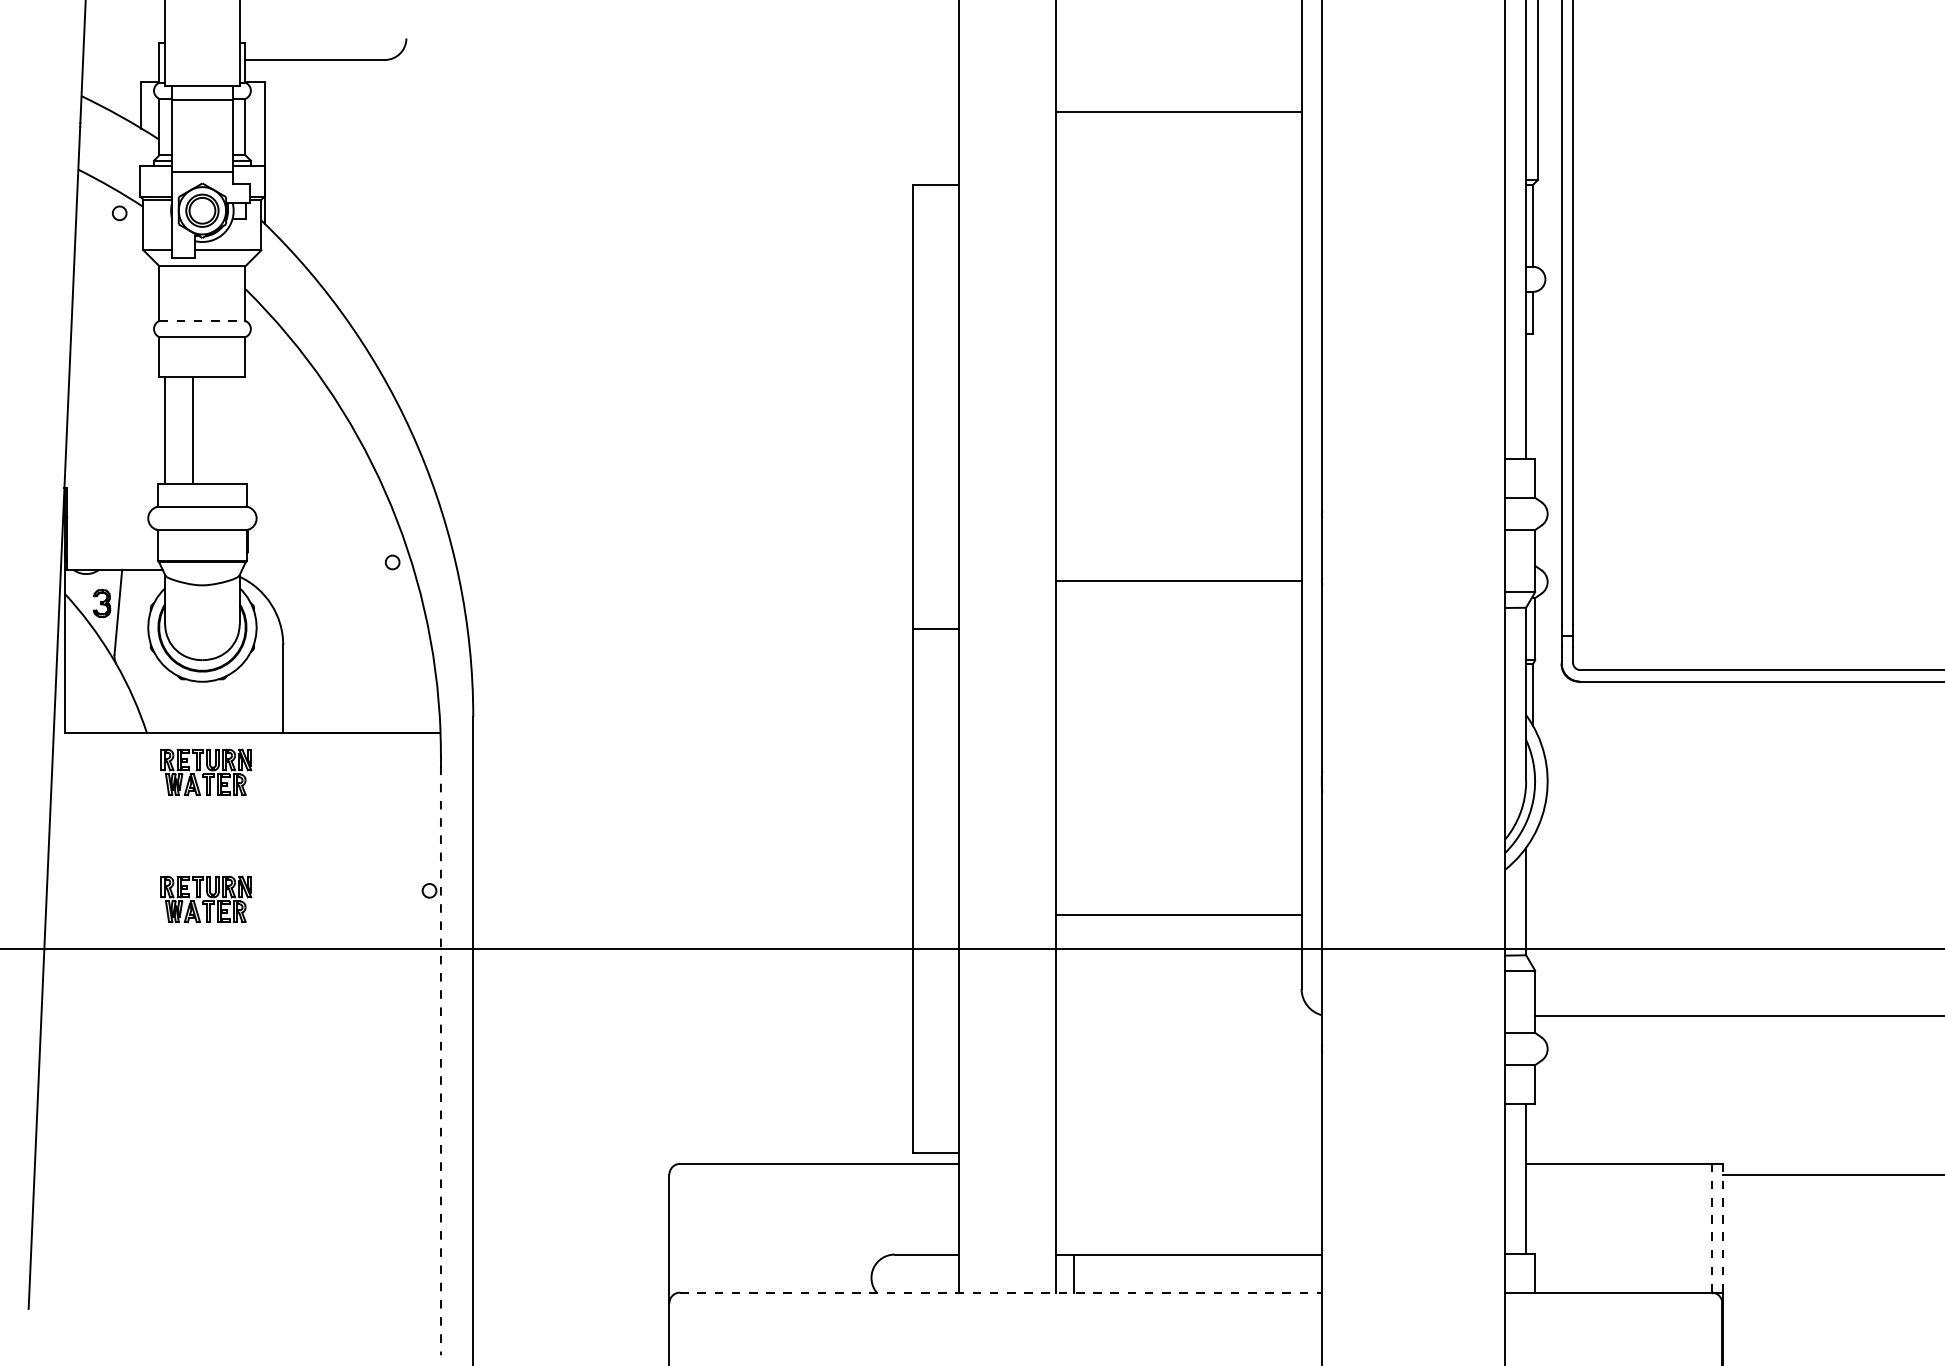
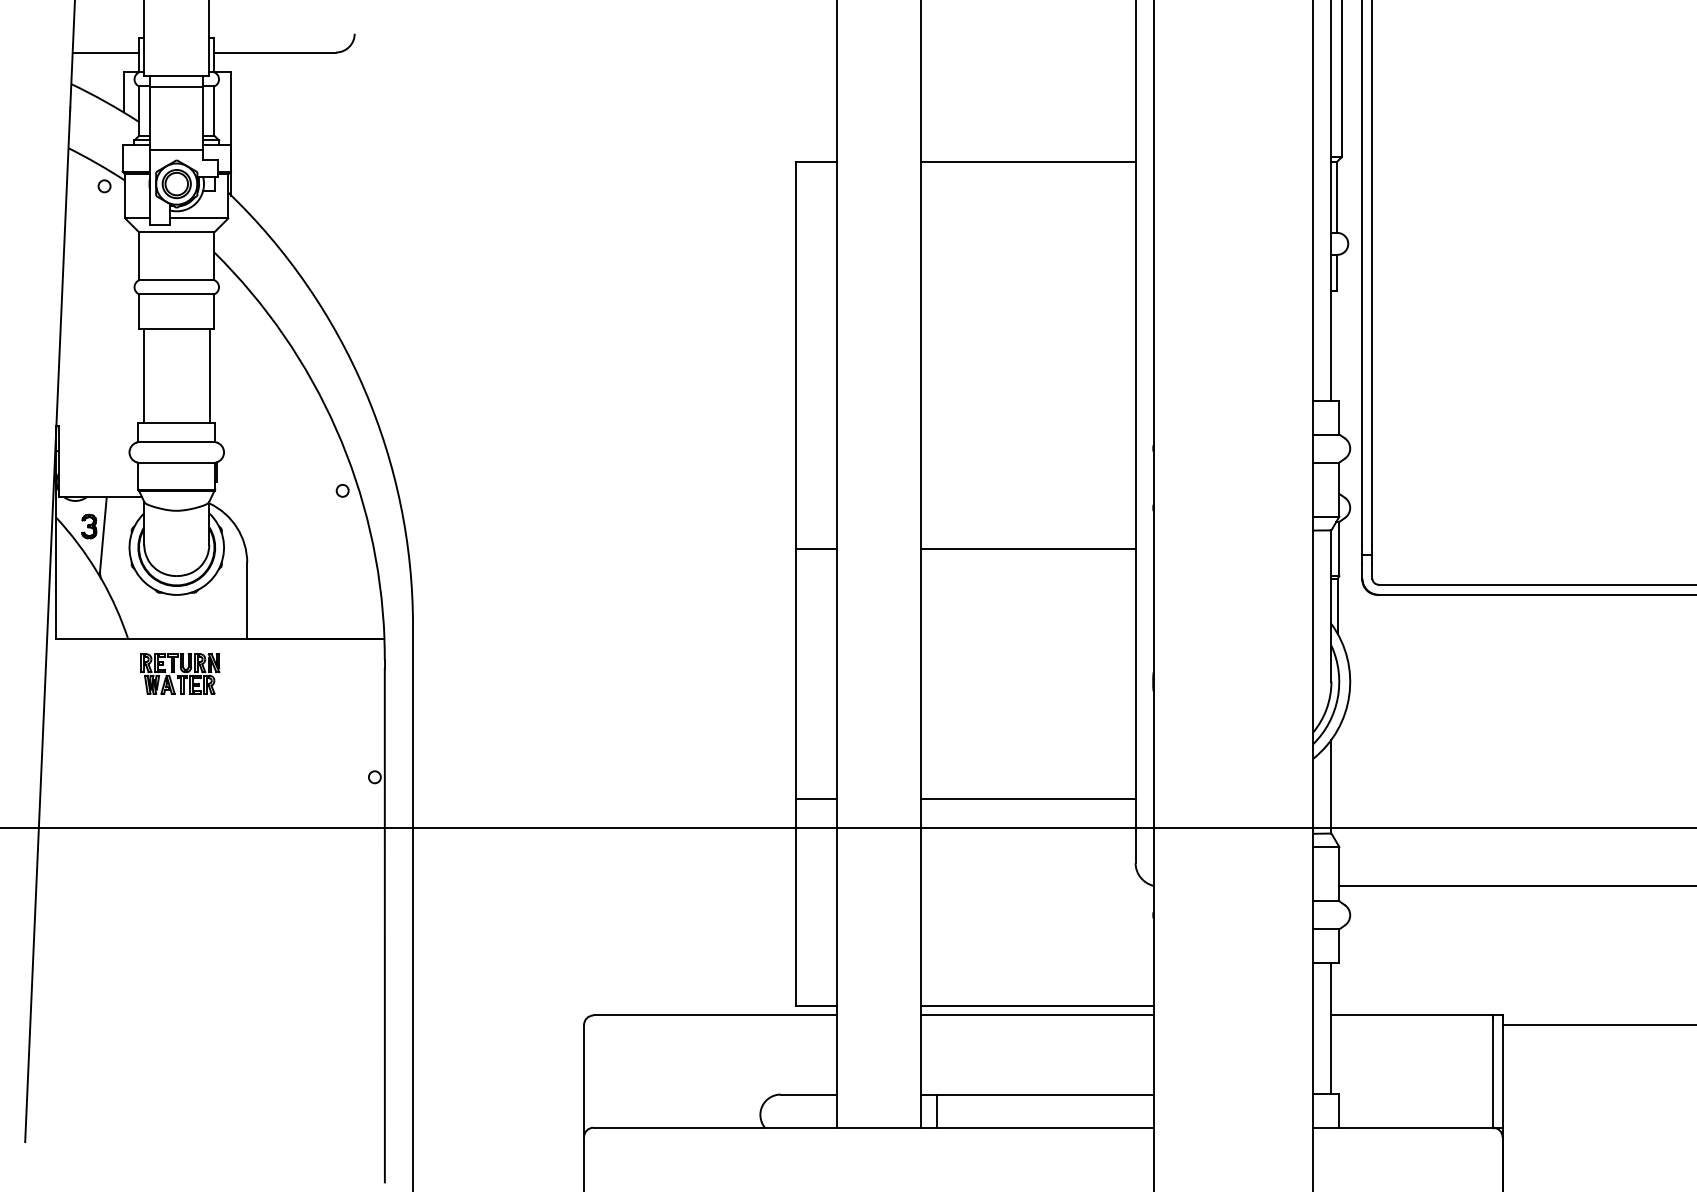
line: (121, 59) -> (106, 52), added
line: (1178, 112) -> (1028, 162), moved
line: (202, 321) -> (176, 280), dashed -> solid
line: (193, 430) -> (209, 375), moved
line: (1178, 580) -> (1028, 548), moved
part: (206, 898) -> (180, 783), removed
line: (935, 915) -> (816, 798), added
line: (440, 1061) -> (384, 926), dashed -> solid
line: (1189, 1153) -> (1037, 1006), added
line: (1189, 1163) -> (1037, 1015), added
line: (1711, 1228) -> (1493, 1071), dashed -> solid
line: (1723, 1228) -> (1503, 1071), dashed -> solid
line: (1001, 1292) -> (873, 1127), dashed -> solid

